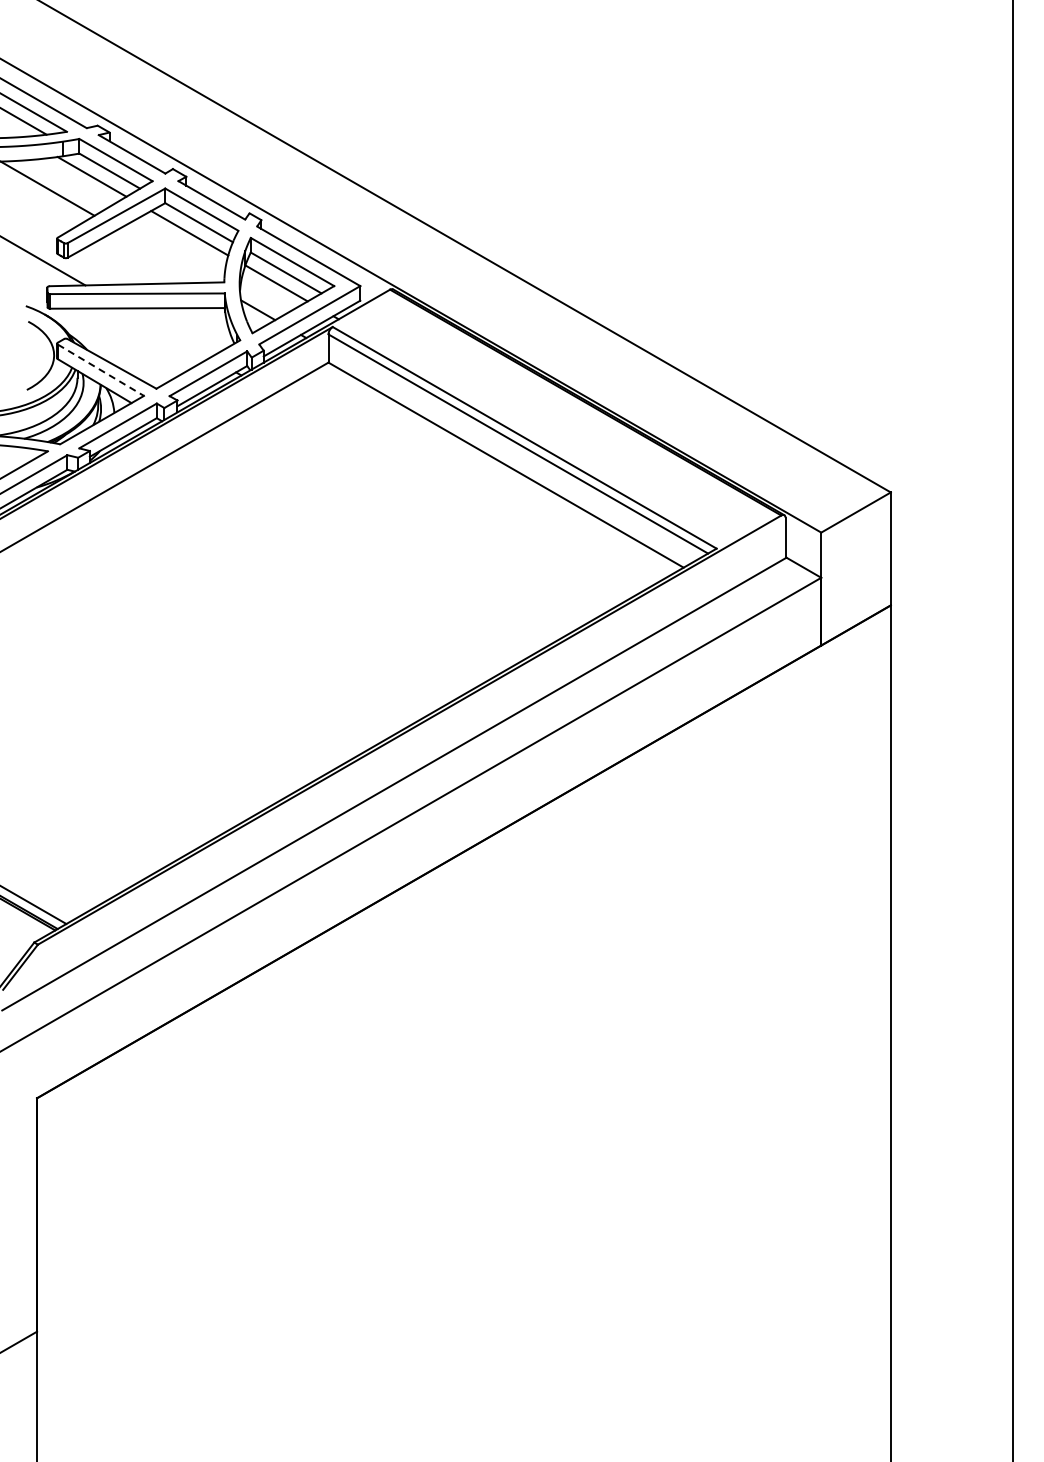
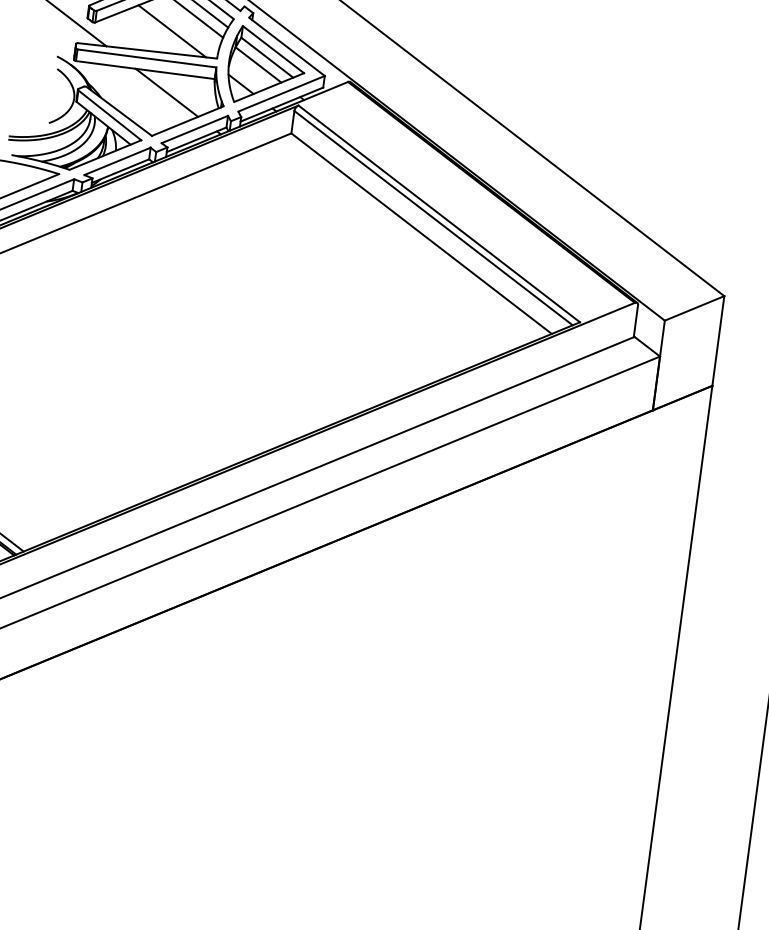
line: (164, 255) -> (172, 30), added
line: (167, 332) -> (166, 92), added
line: (101, 370) -> (110, 115), dashed -> solid

